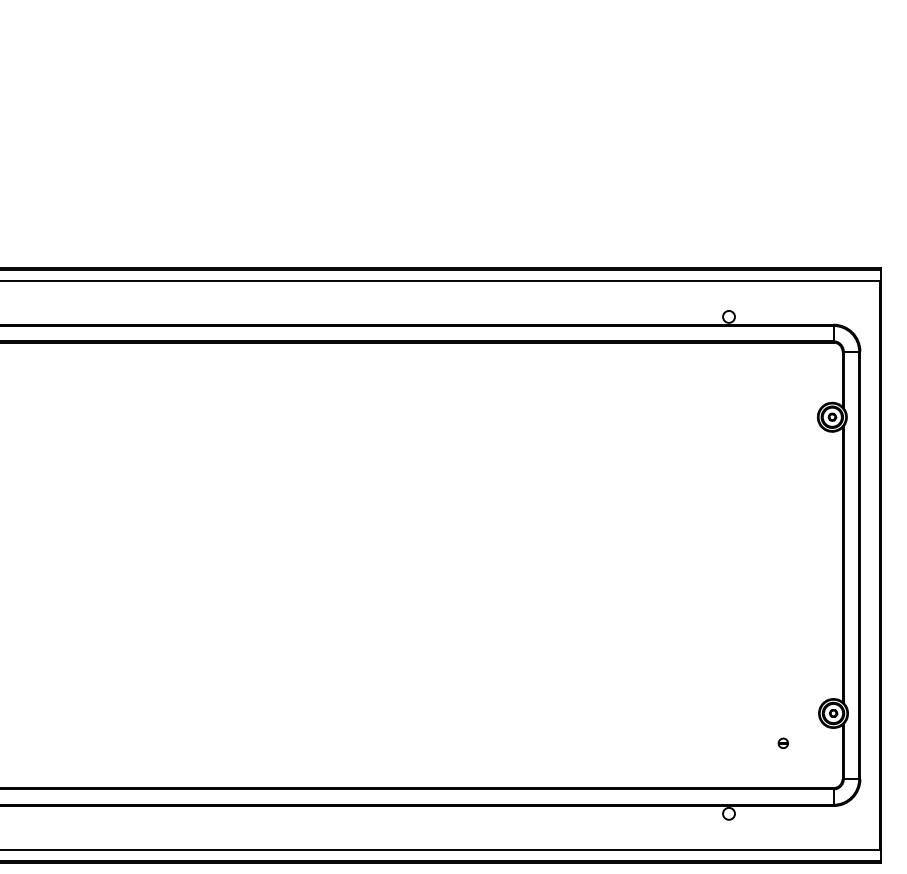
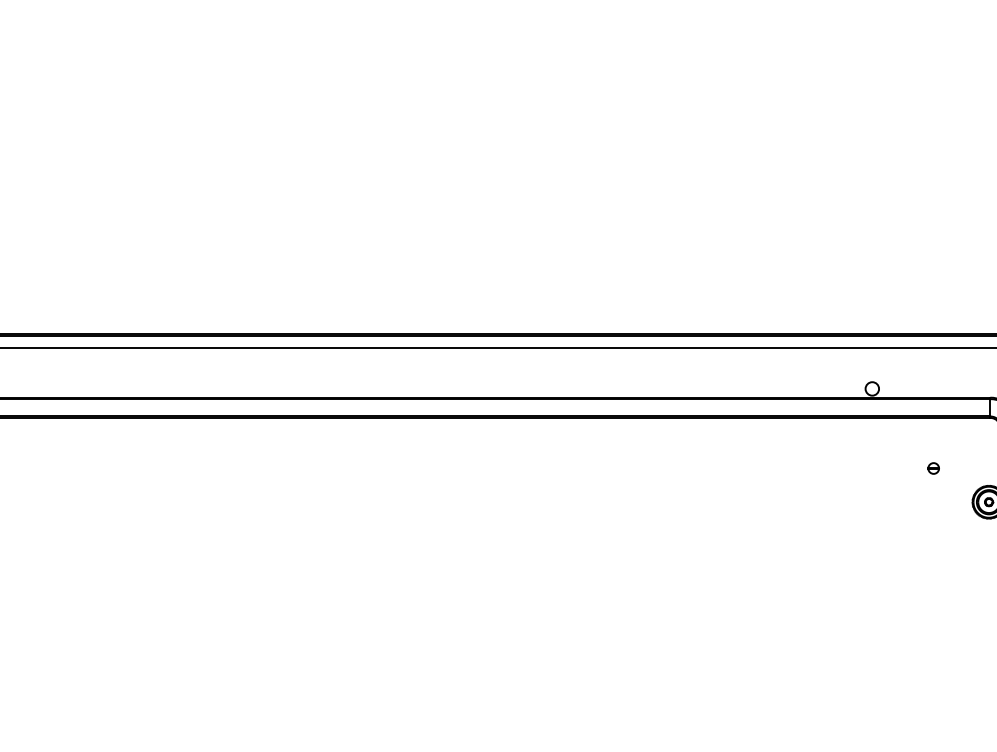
part: (782, 387) -> (932, 468), added

